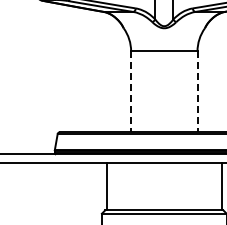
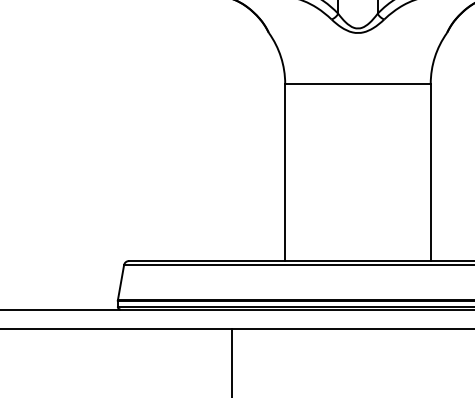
line: (131, 92) -> (285, 173), dashed -> solid
line: (197, 92) -> (430, 173), dashed -> solid

